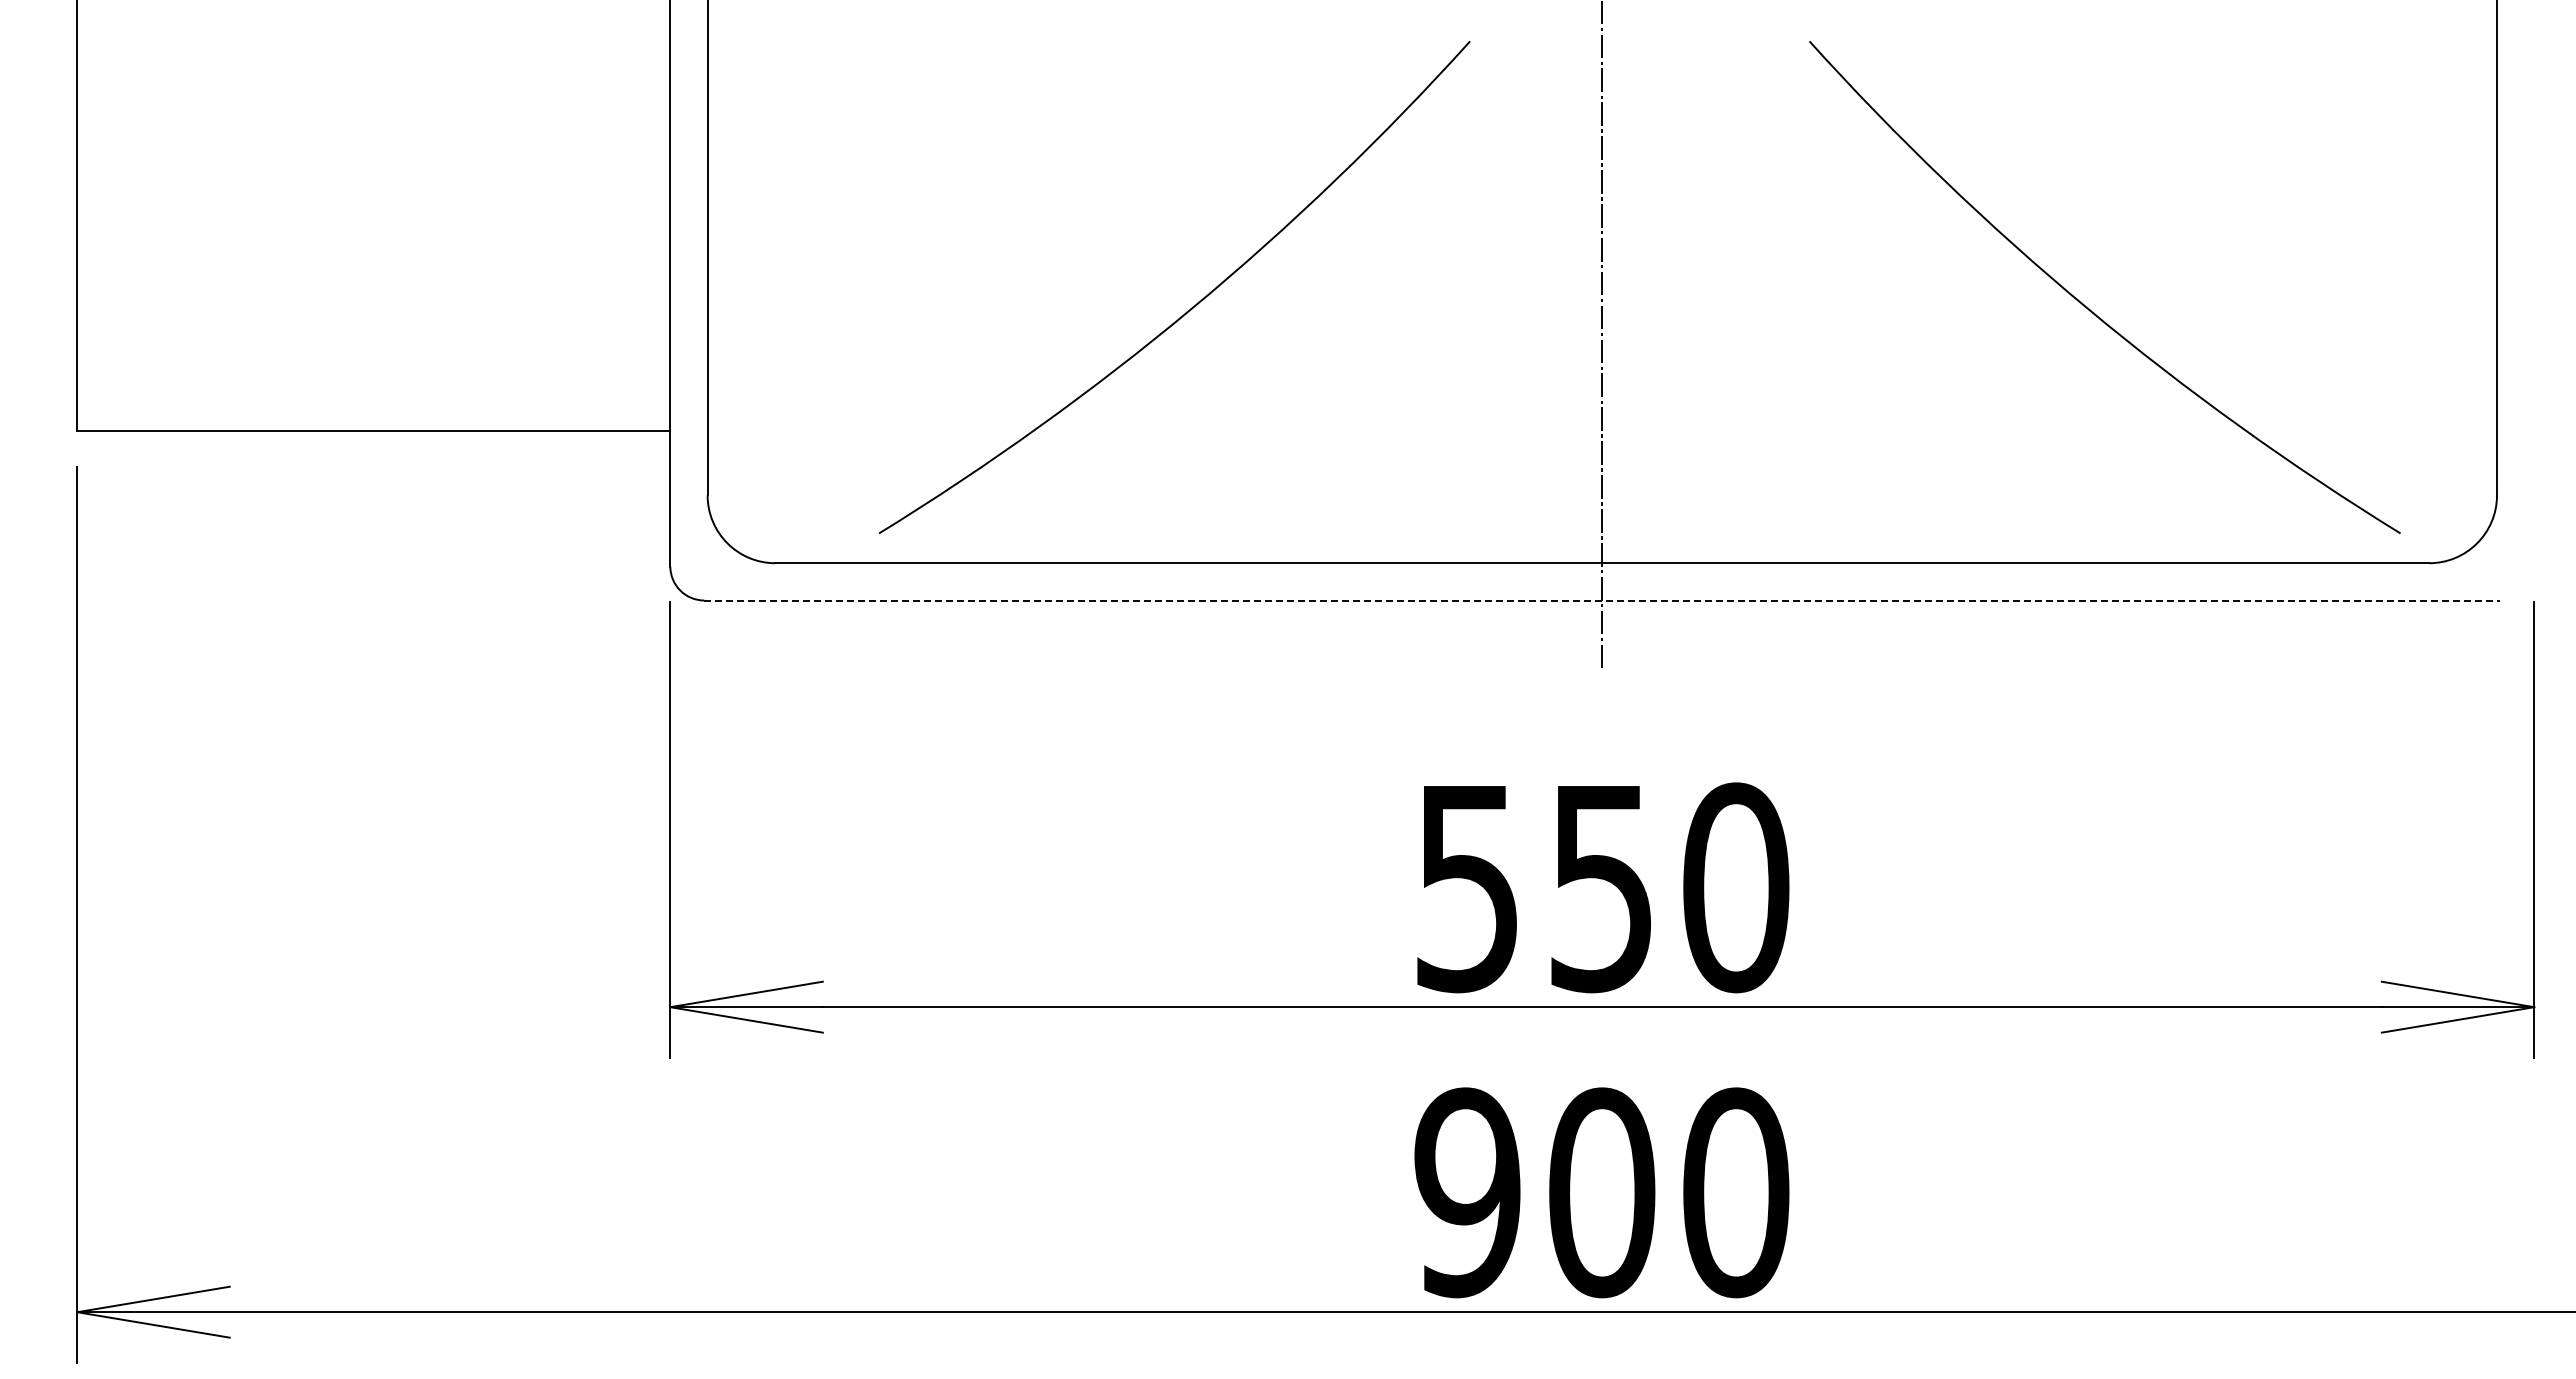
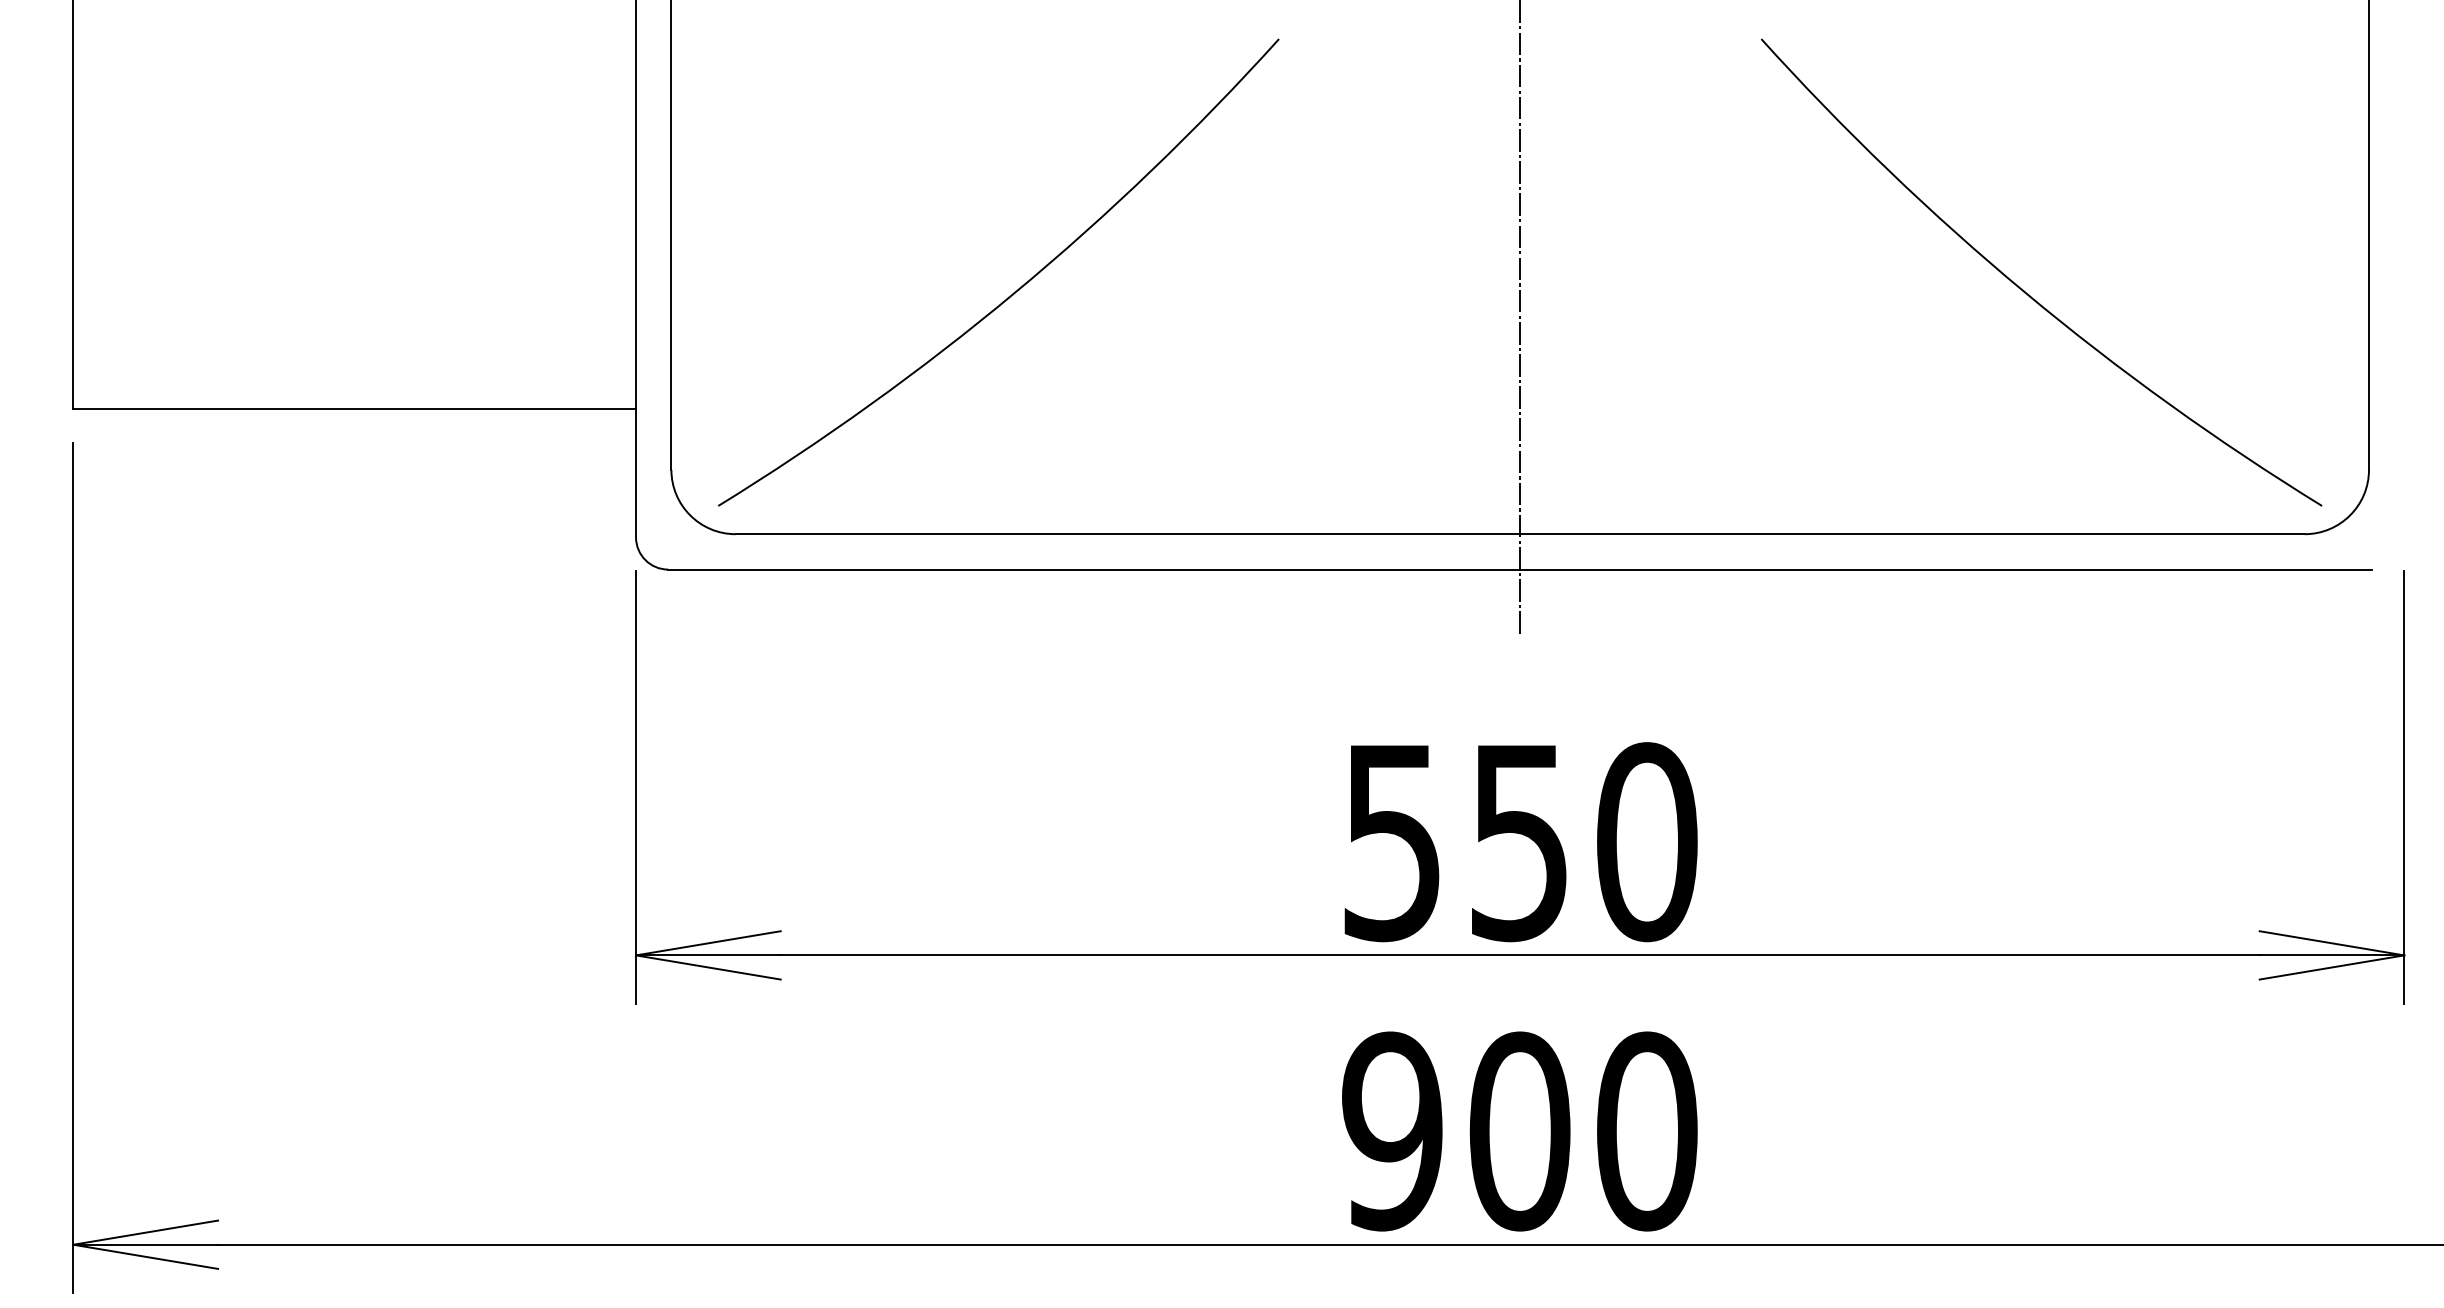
arc: (1192, 306) -> (1015, 290), moved
arc: (2088, 307) -> (2026, 291), moved
line: (1602, 600) -> (1520, 569), dashed -> solid

